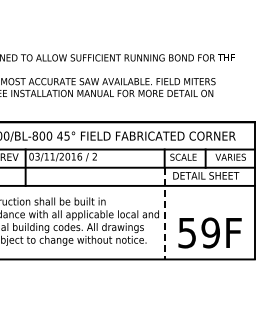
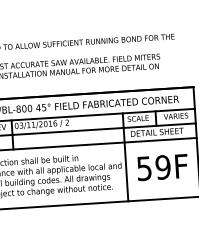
line: (164, 213) -> (125, 164), dashed -> solid
text: (209, 232) -> (162, 167), moved

